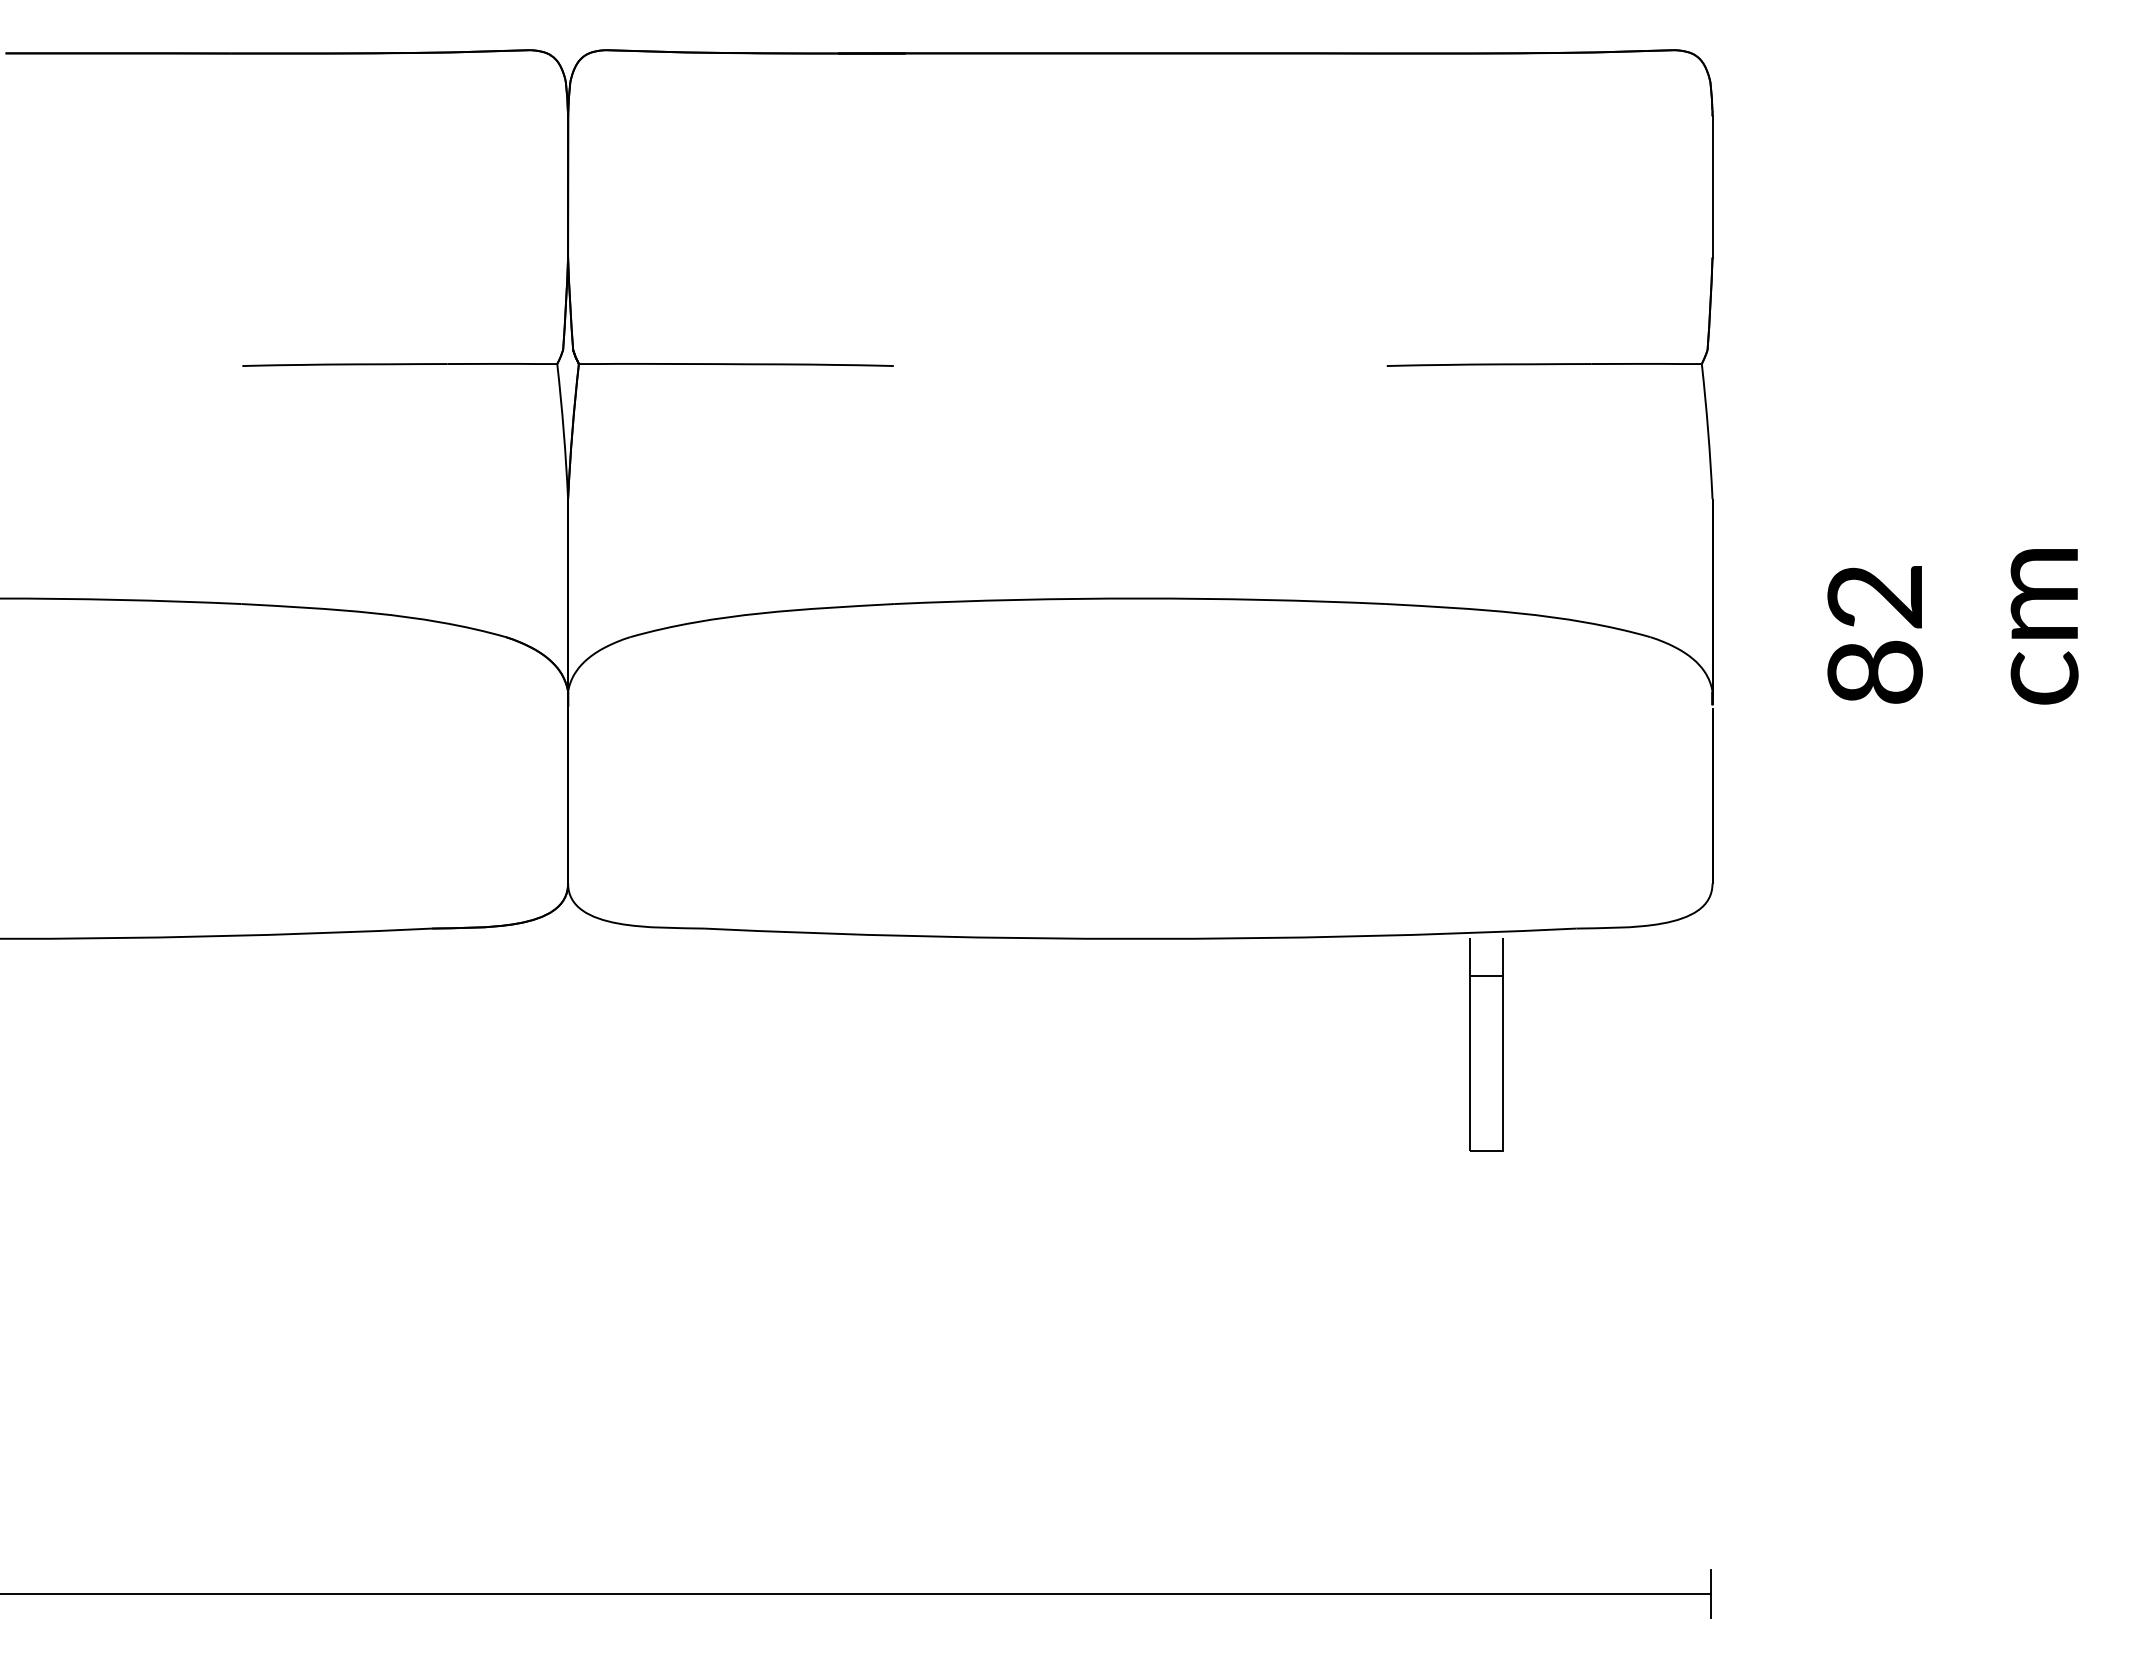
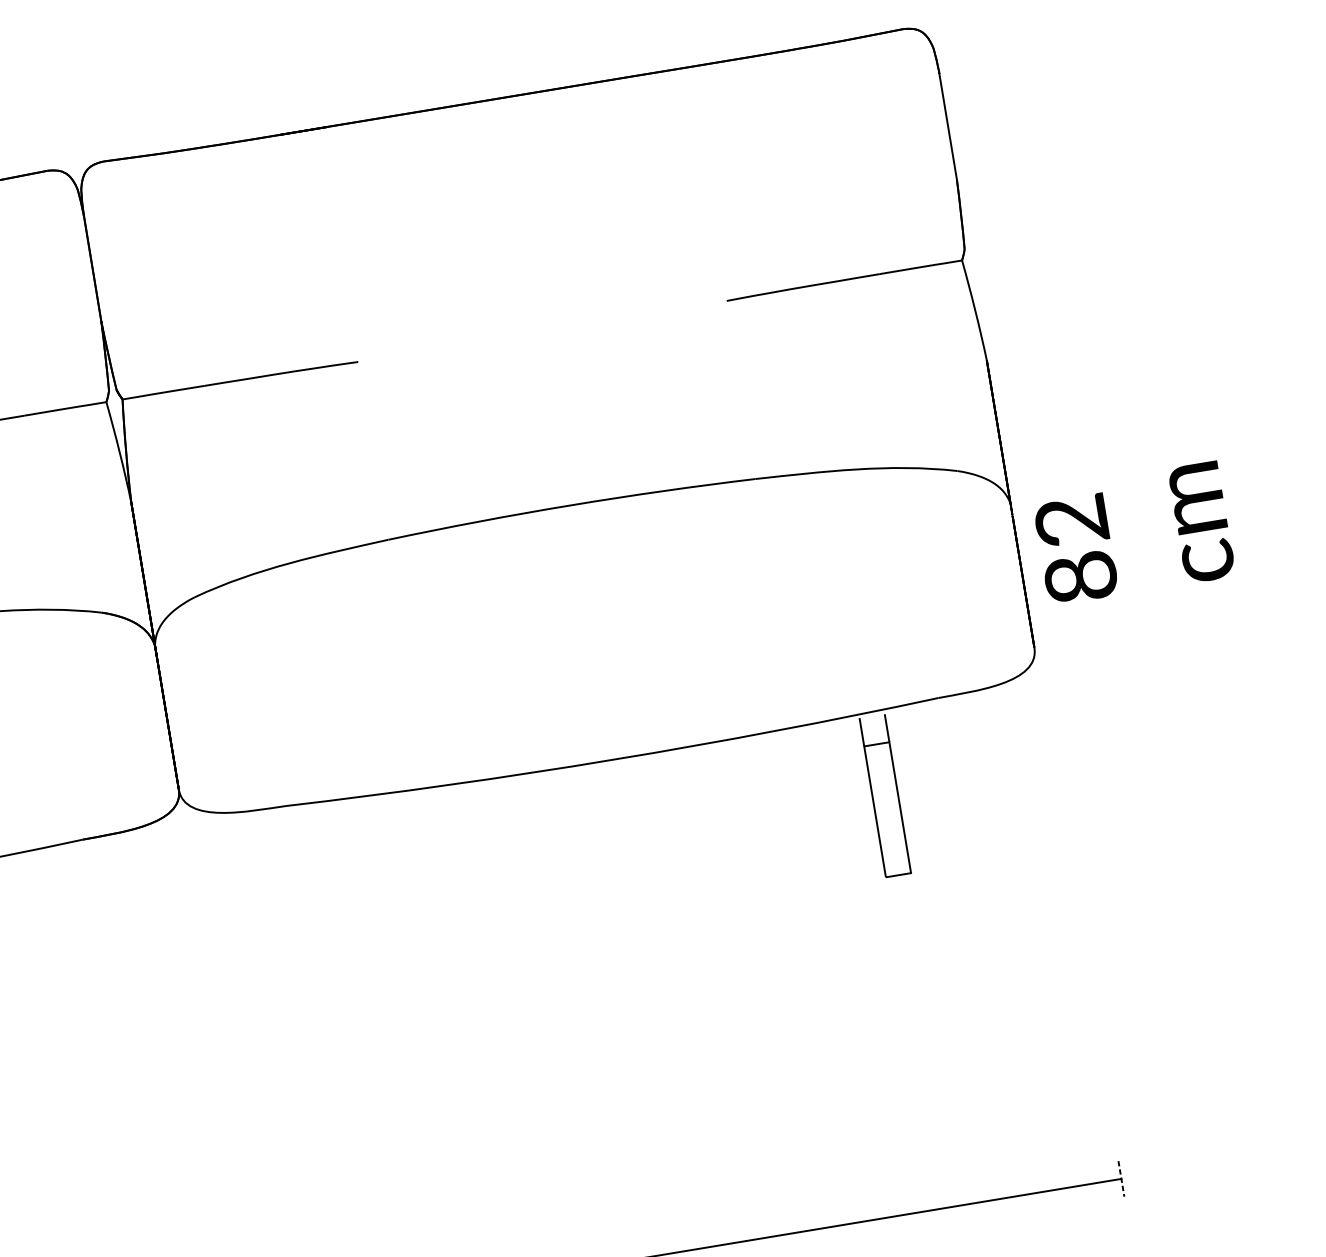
text: (1952, 626) -> (1133, 533), moved
line: (1711, 1594) -> (1121, 1179), solid -> dashed

